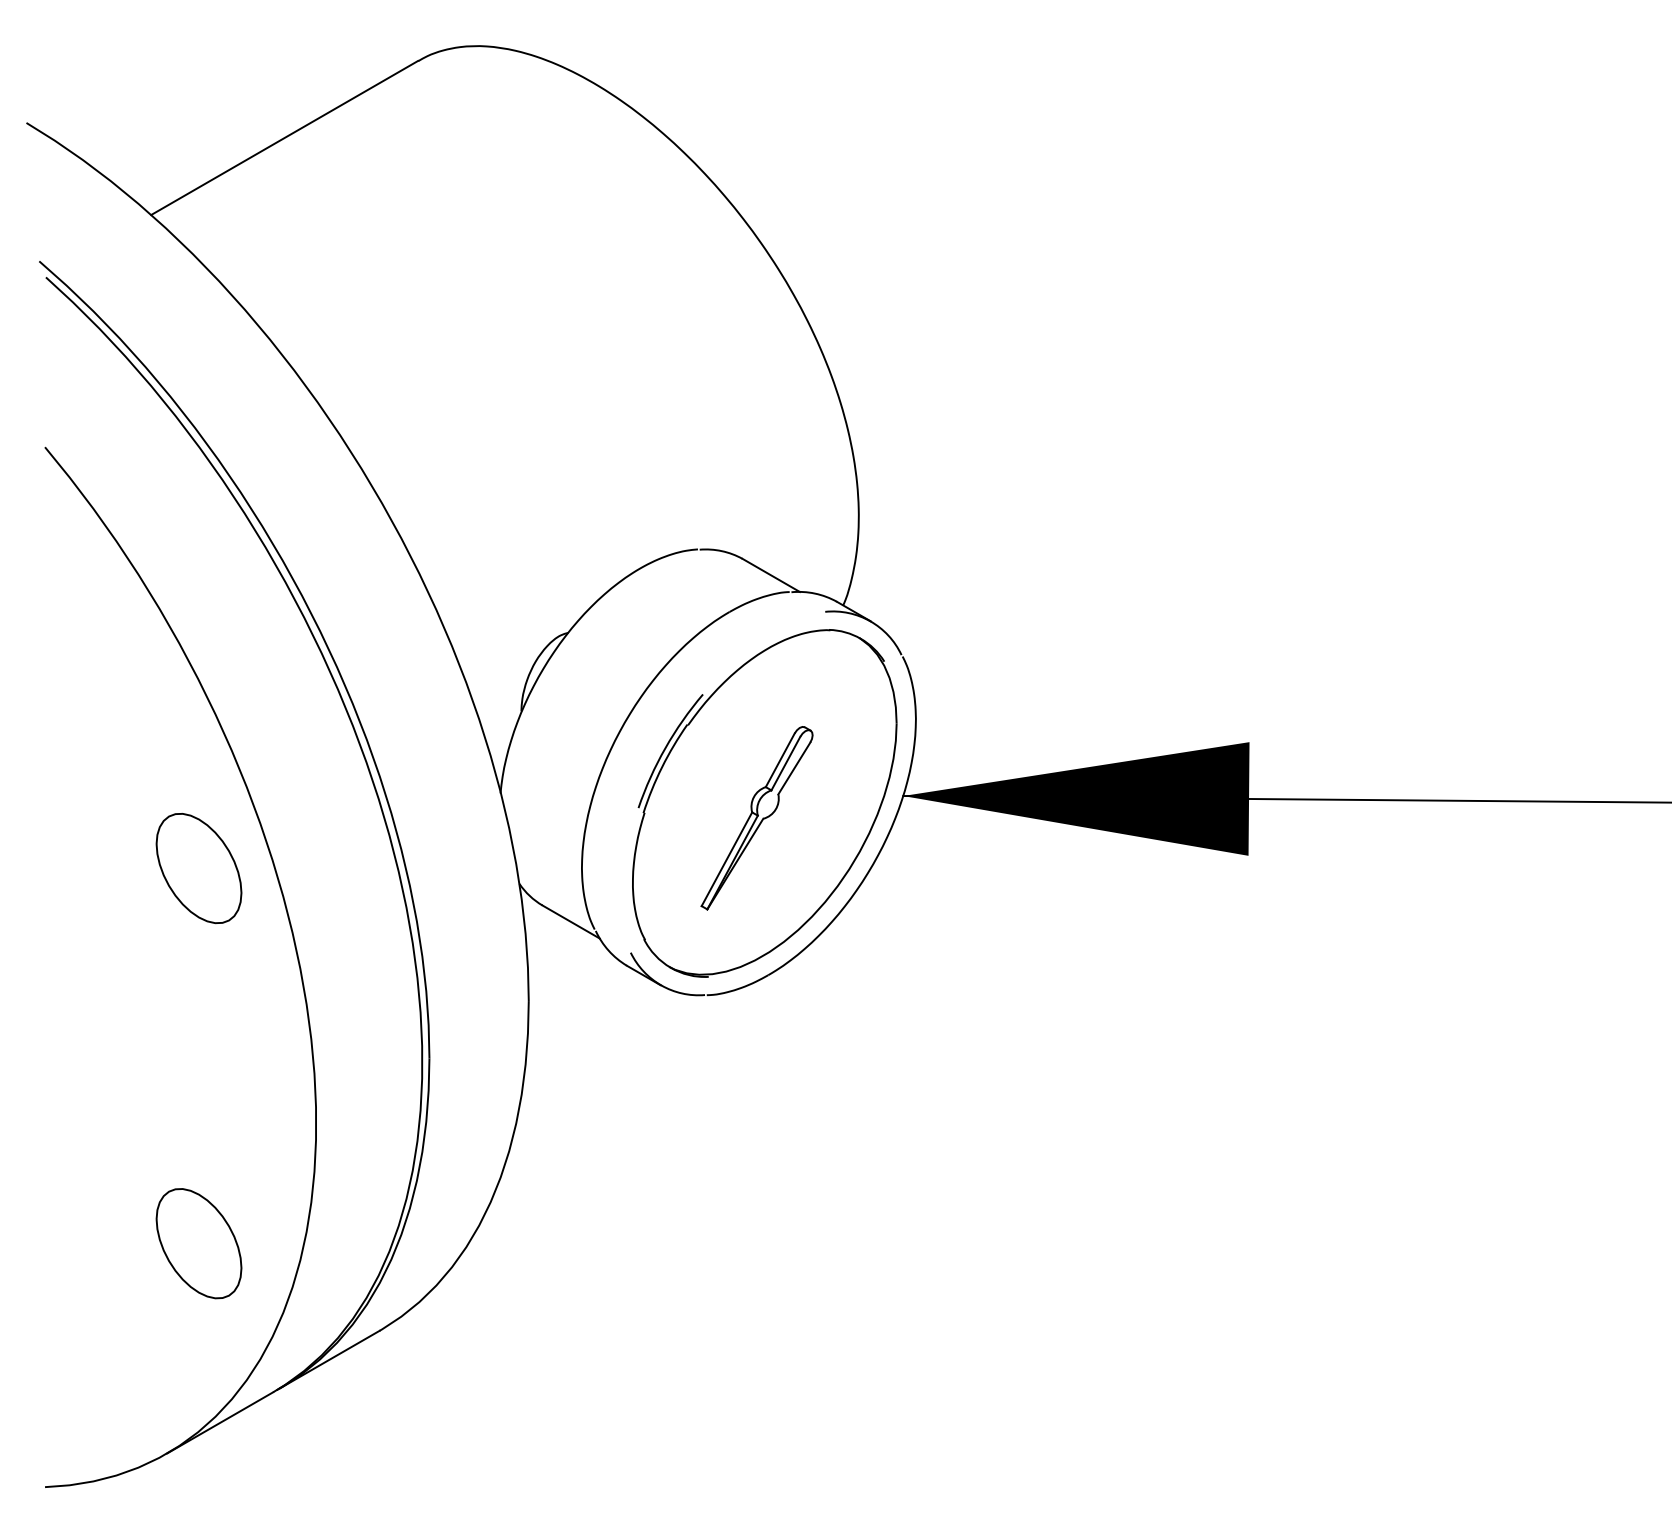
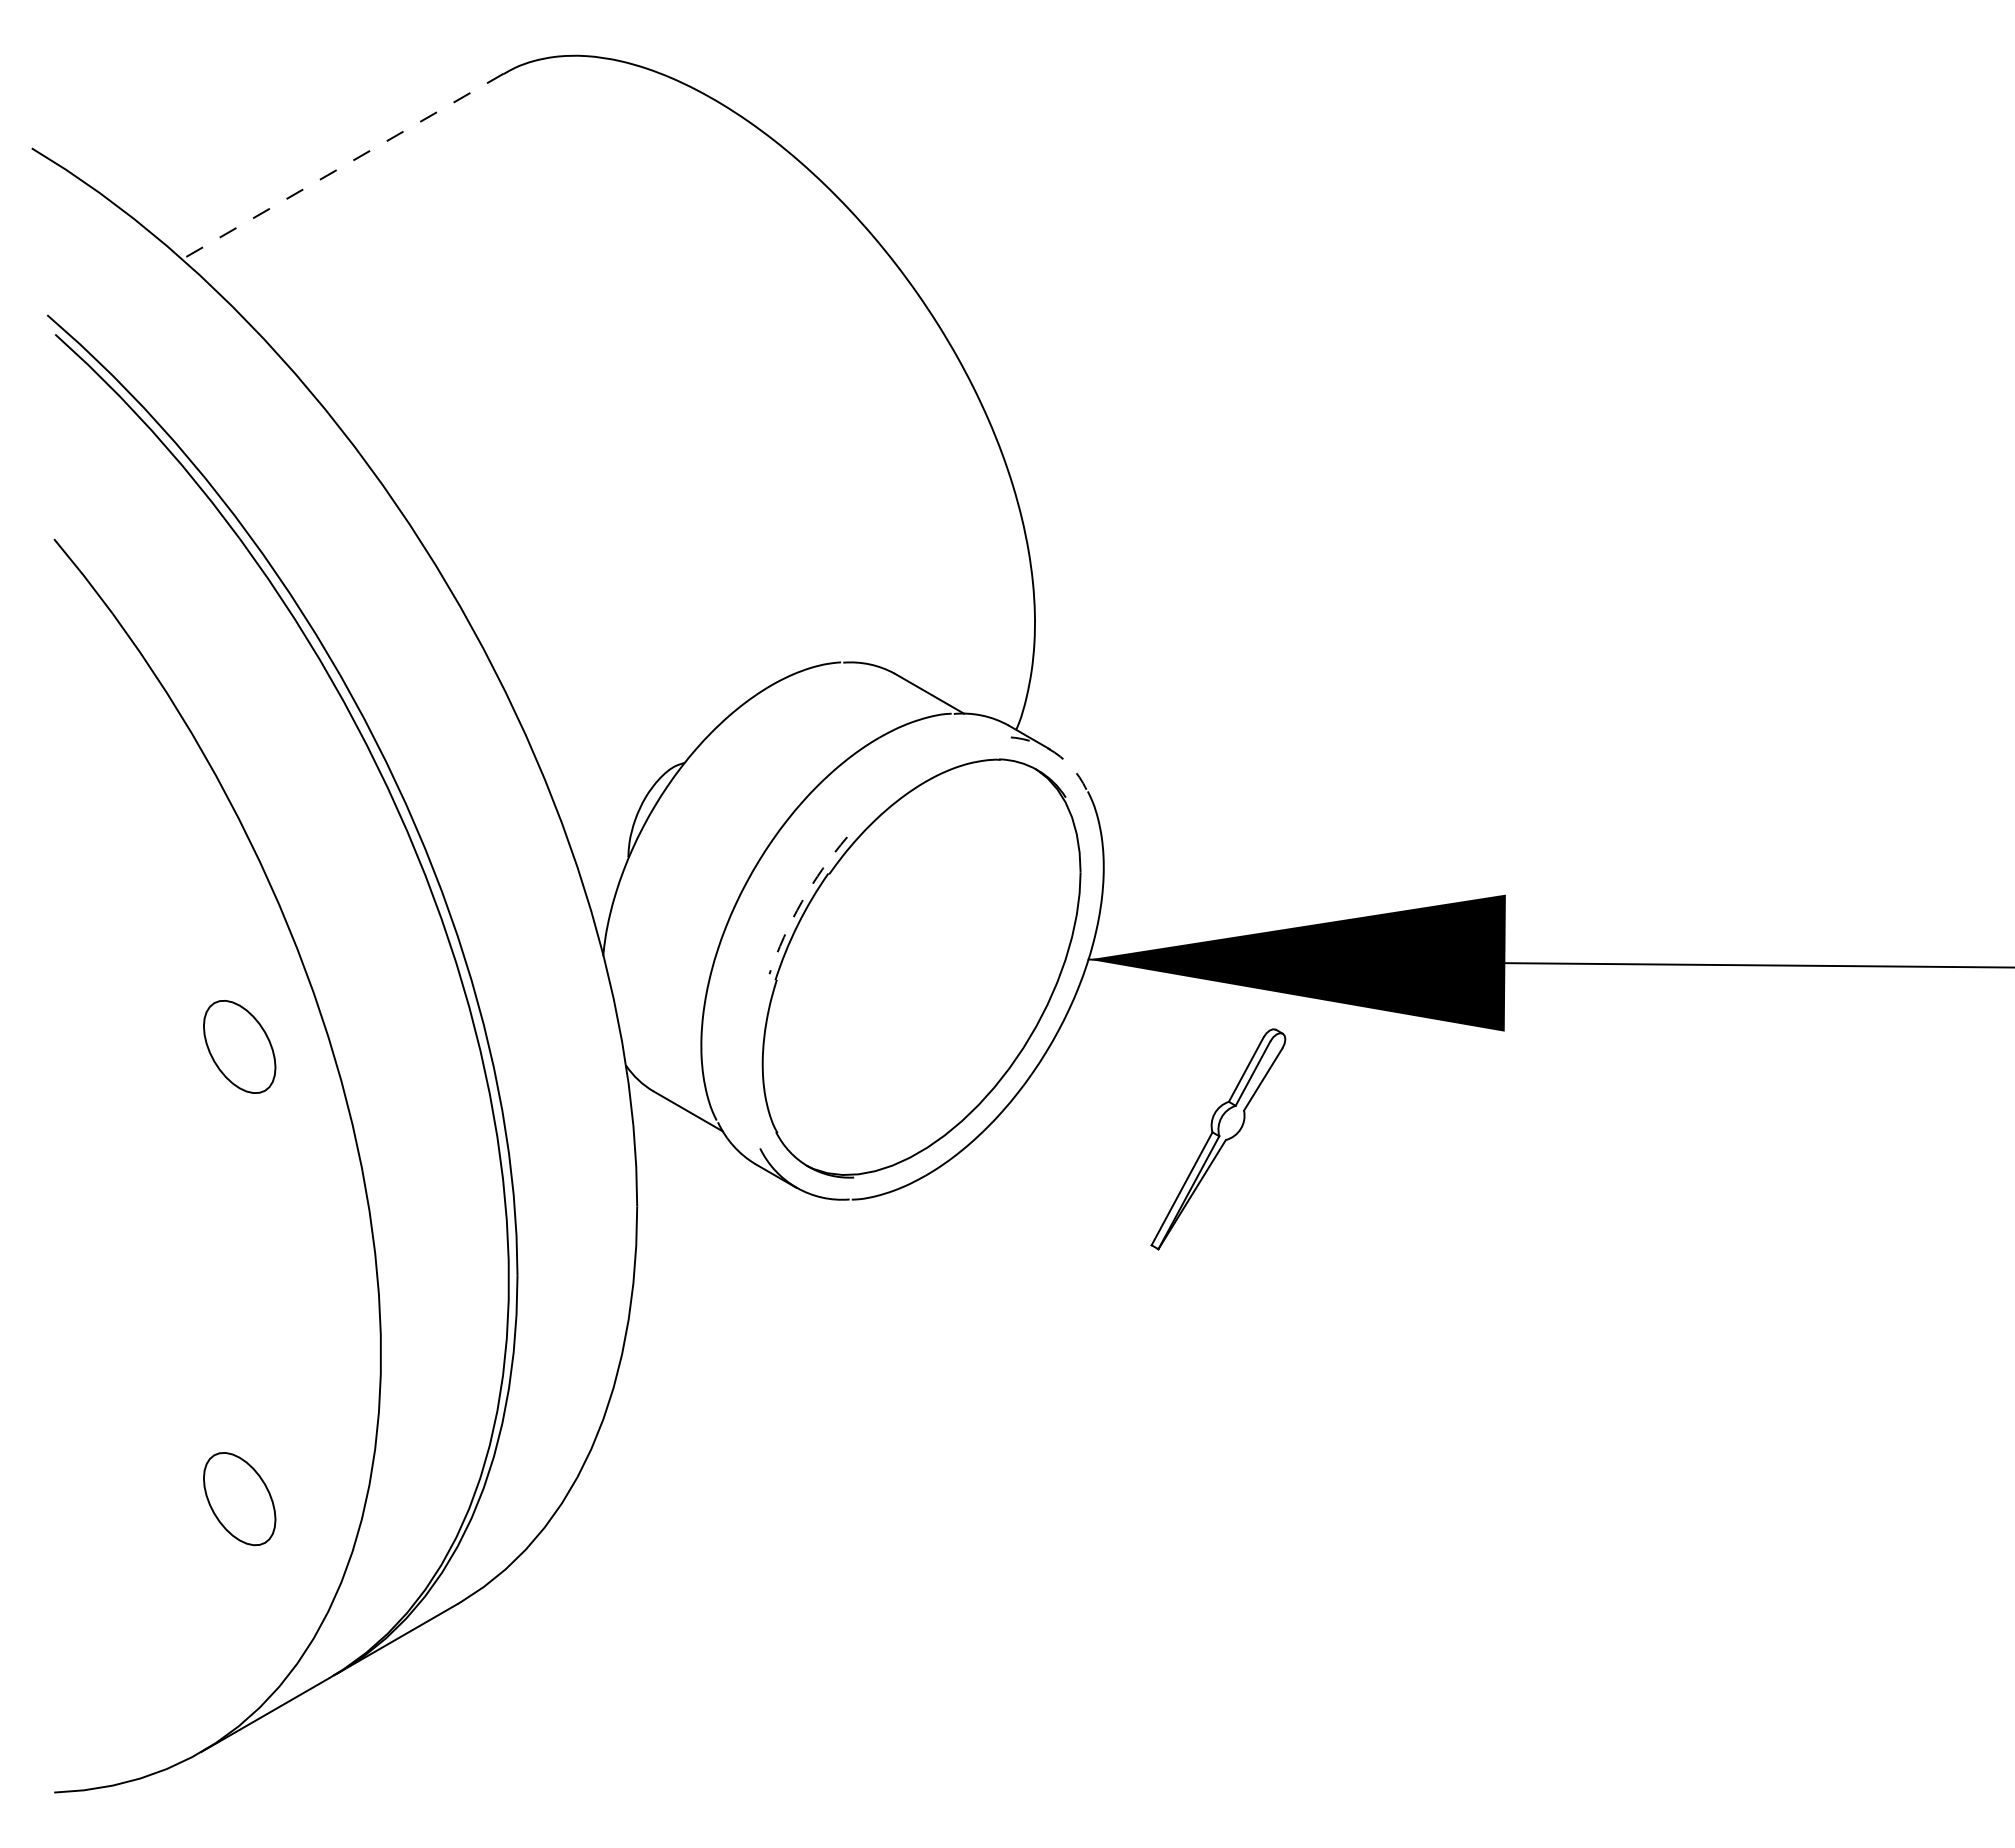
line: (285, 138) -> (343, 166), solid -> dashed
arc: (870, 620) -> (1048, 748), solid -> dashed
arc: (665, 747) -> (801, 901), solid -> dashed
part: (757, 818) -> (1218, 1139), moved
part: (198, 868) -> (239, 1046), size x0.7
part: (198, 1243) -> (239, 1498), size x0.7

